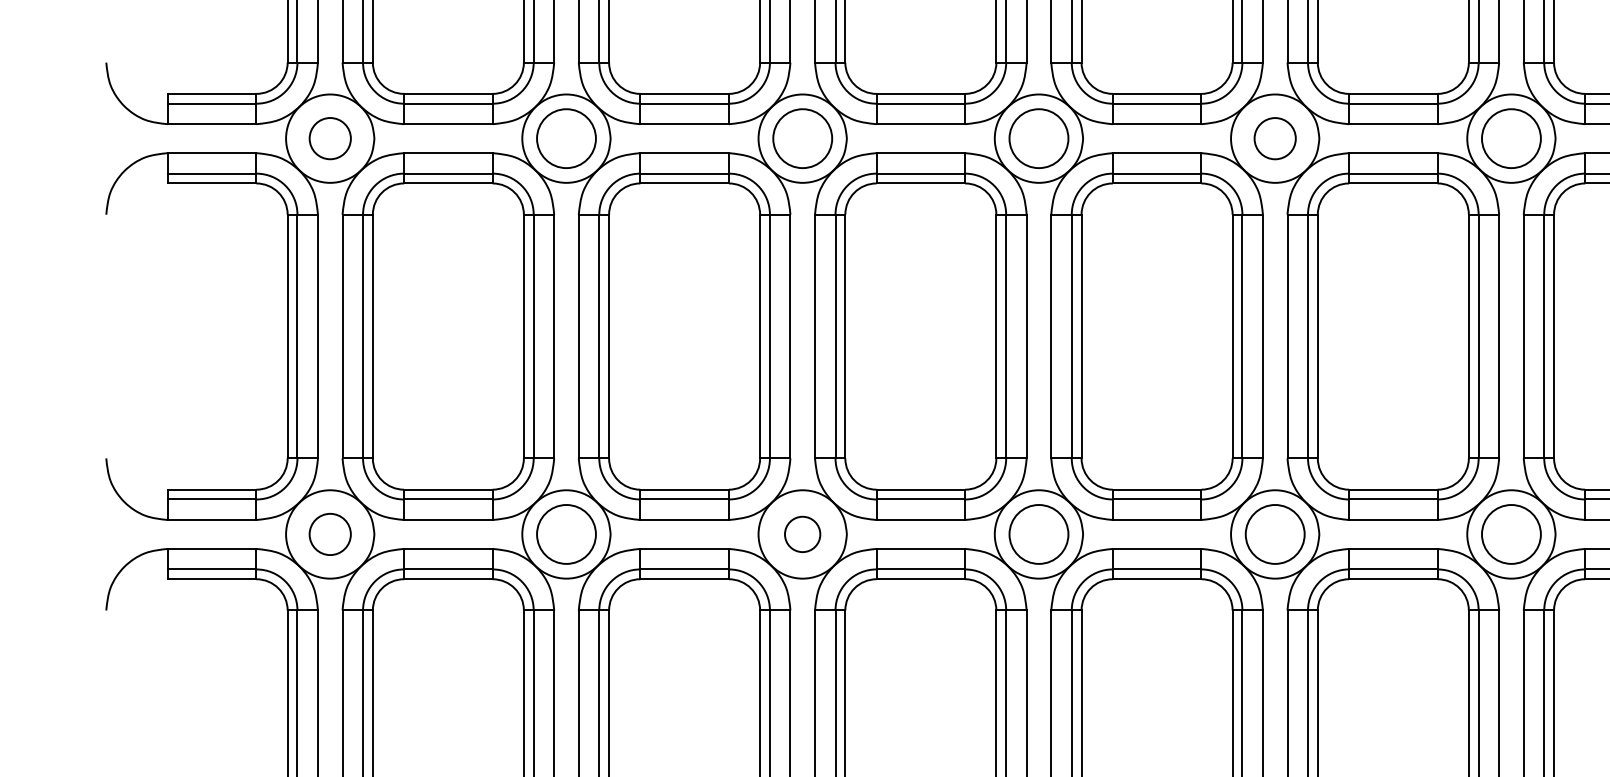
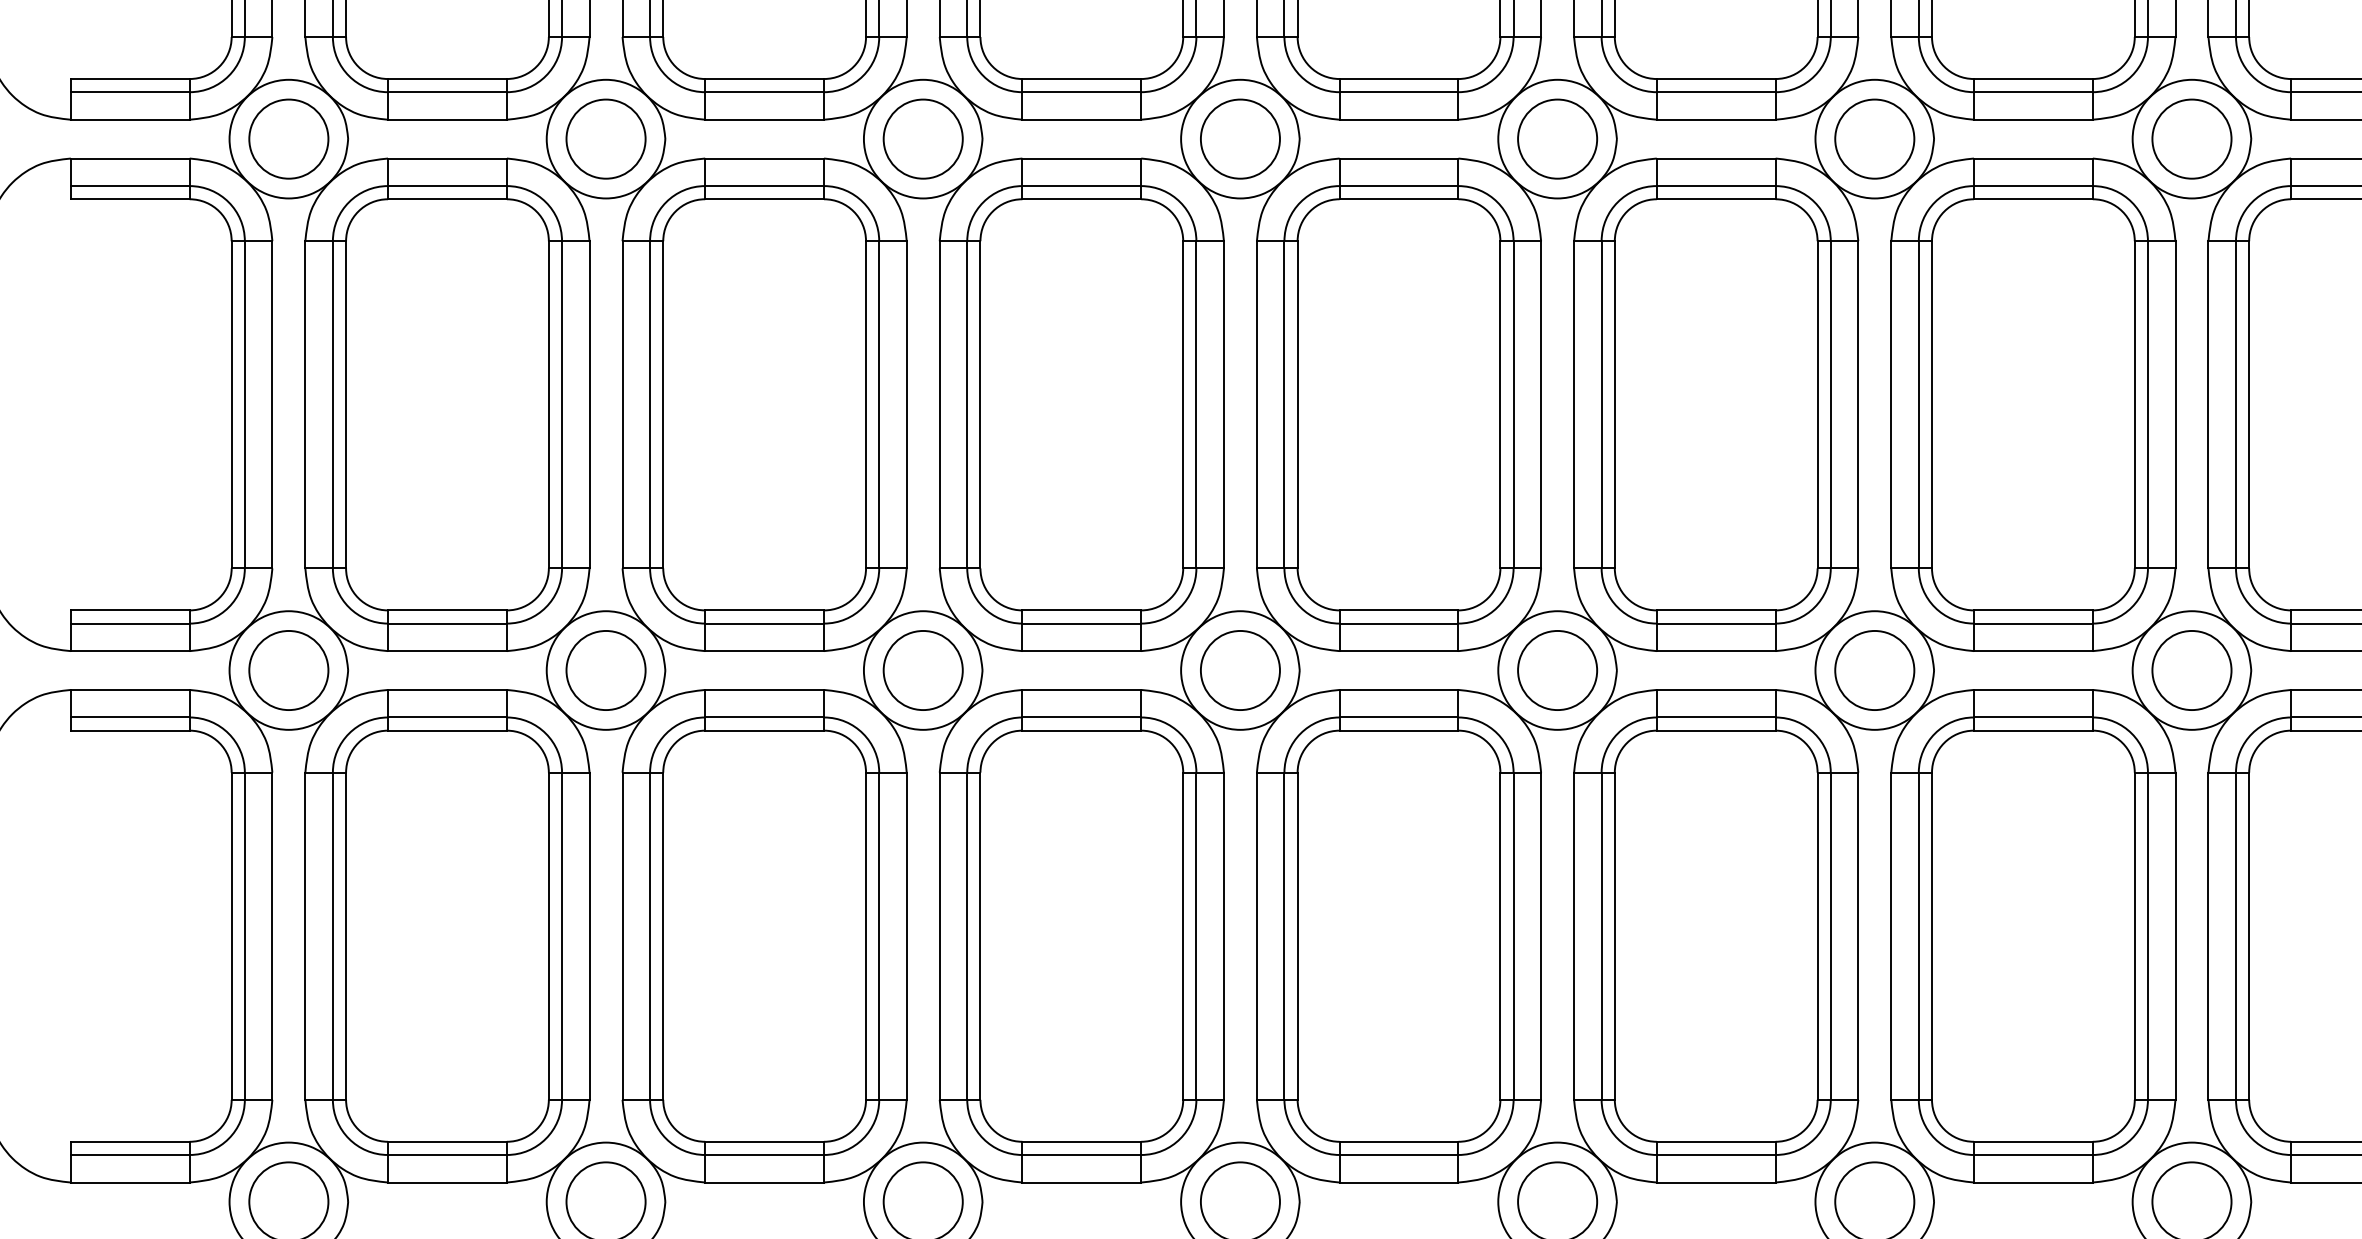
circle: (329, 138) -> (288, 138), size x1.43
circle: (1275, 138) -> (1557, 138), size x1.43
circle: (329, 534) -> (288, 670), size x1.43
circle: (802, 534) -> (922, 670), size x1.67

